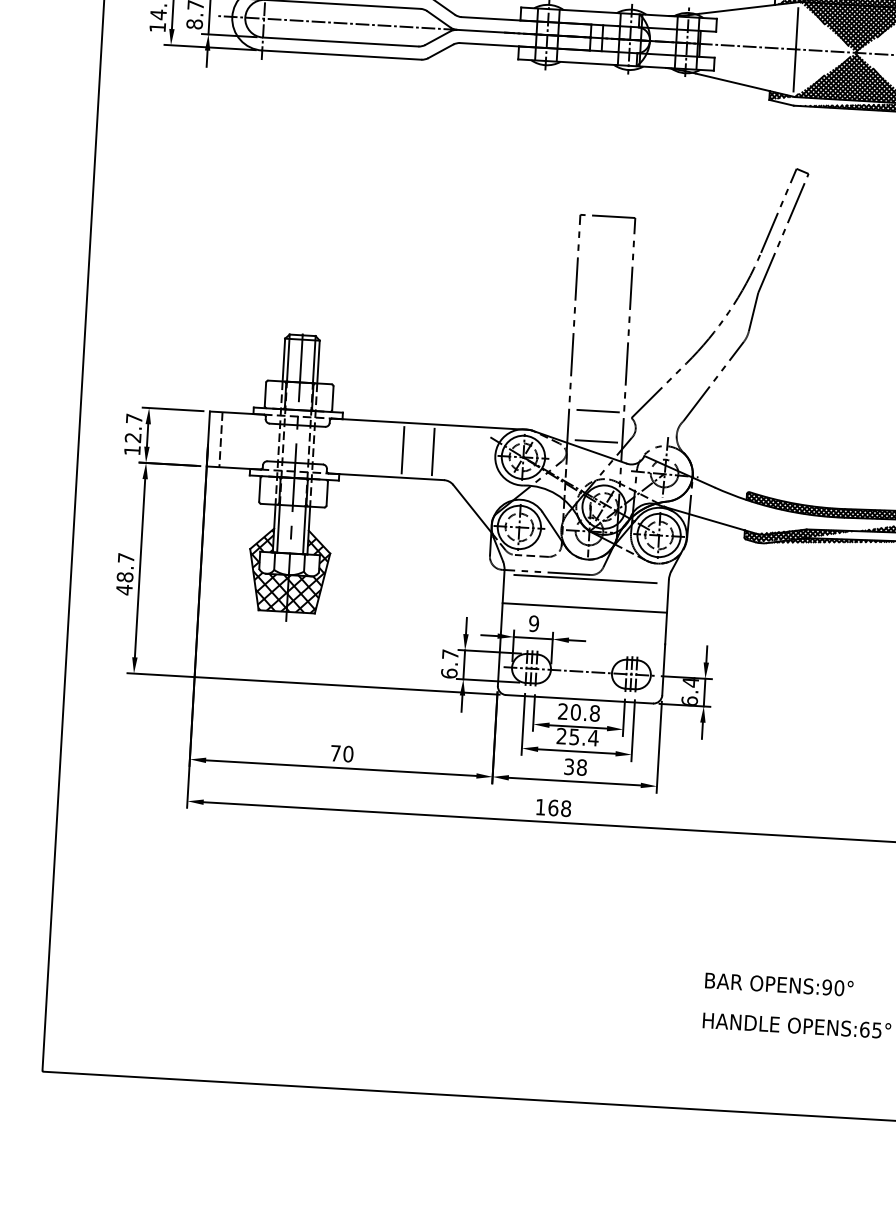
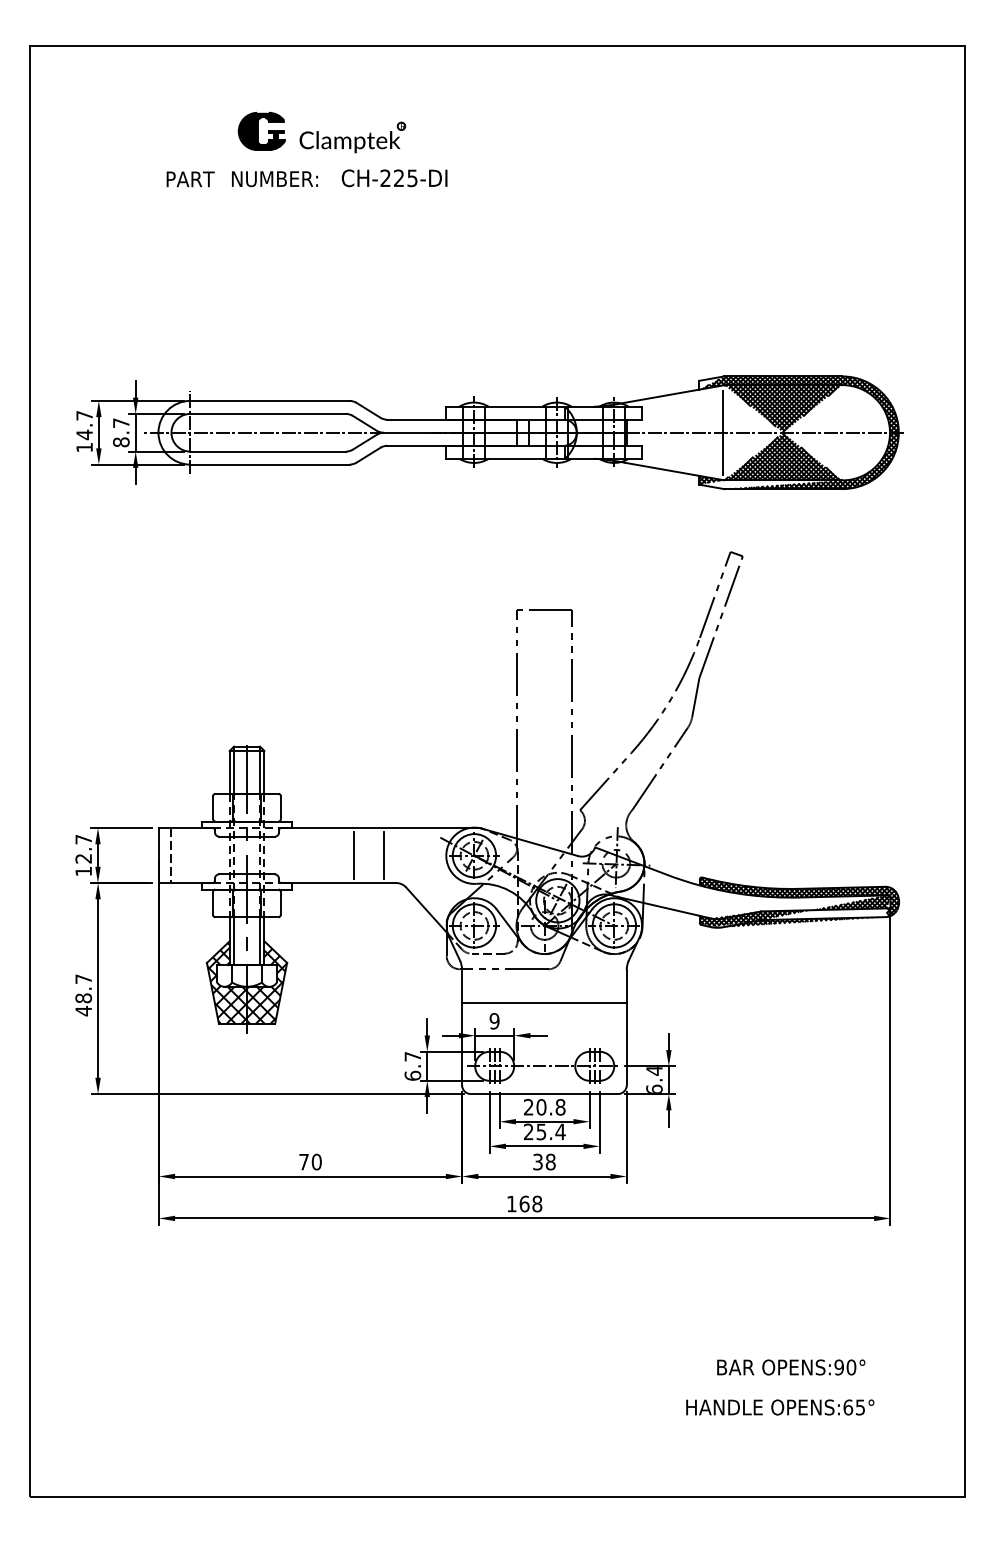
line: (596, 411) -> (544, 805), removed
line: (594, 441) -> (544, 835), removed
line: (585, 578) -> (543, 973), removed
text: (779, 984) -> (791, 1367), moved

